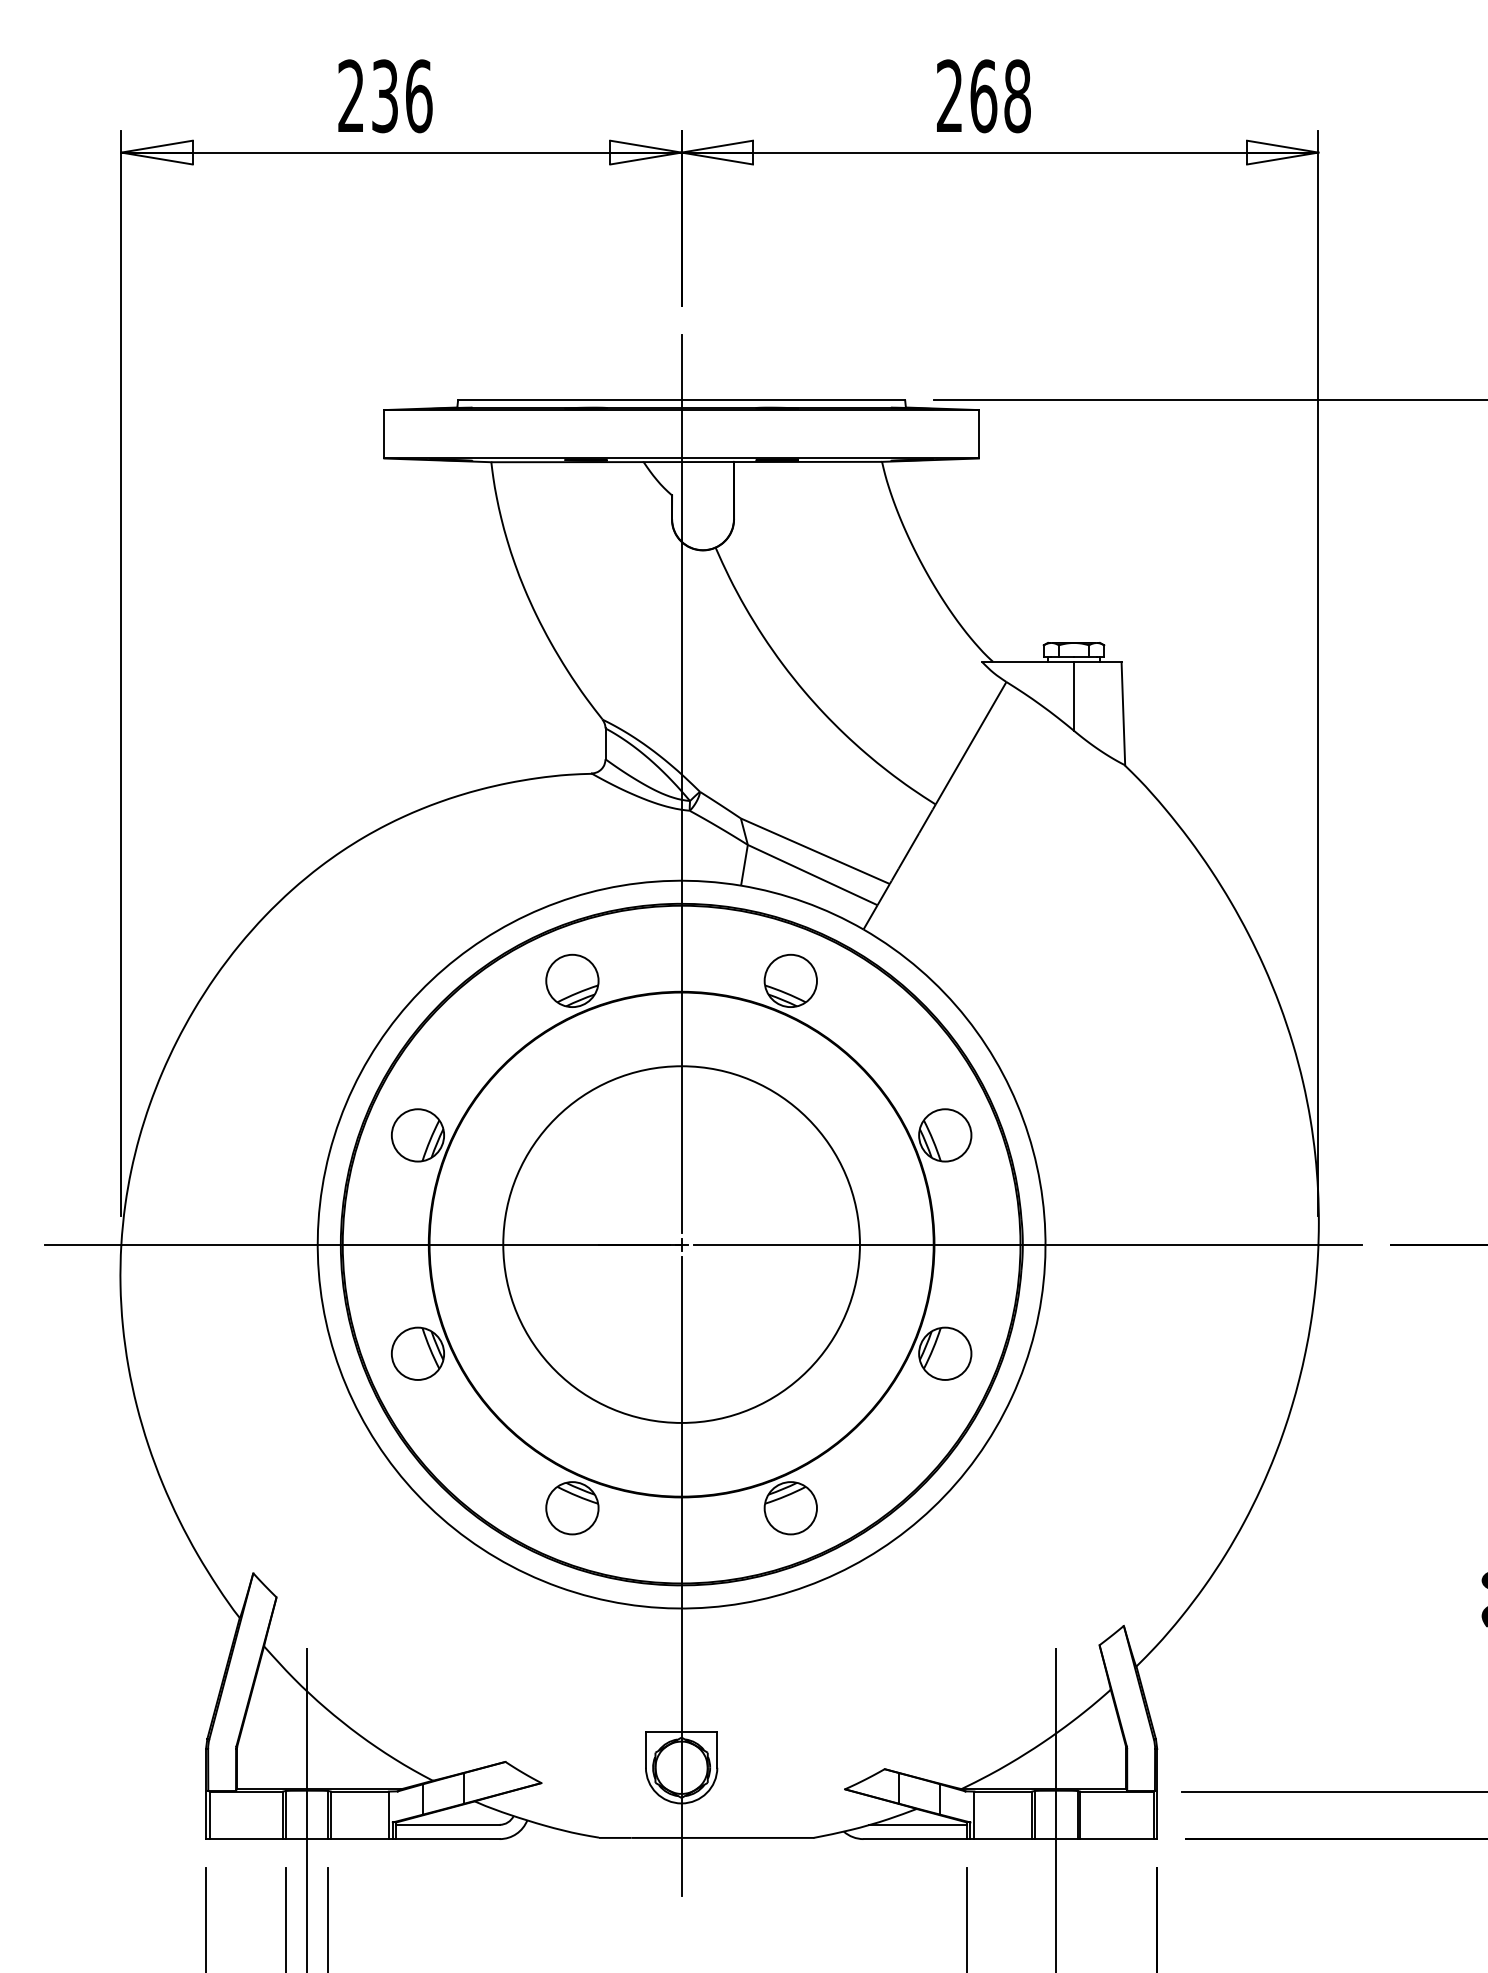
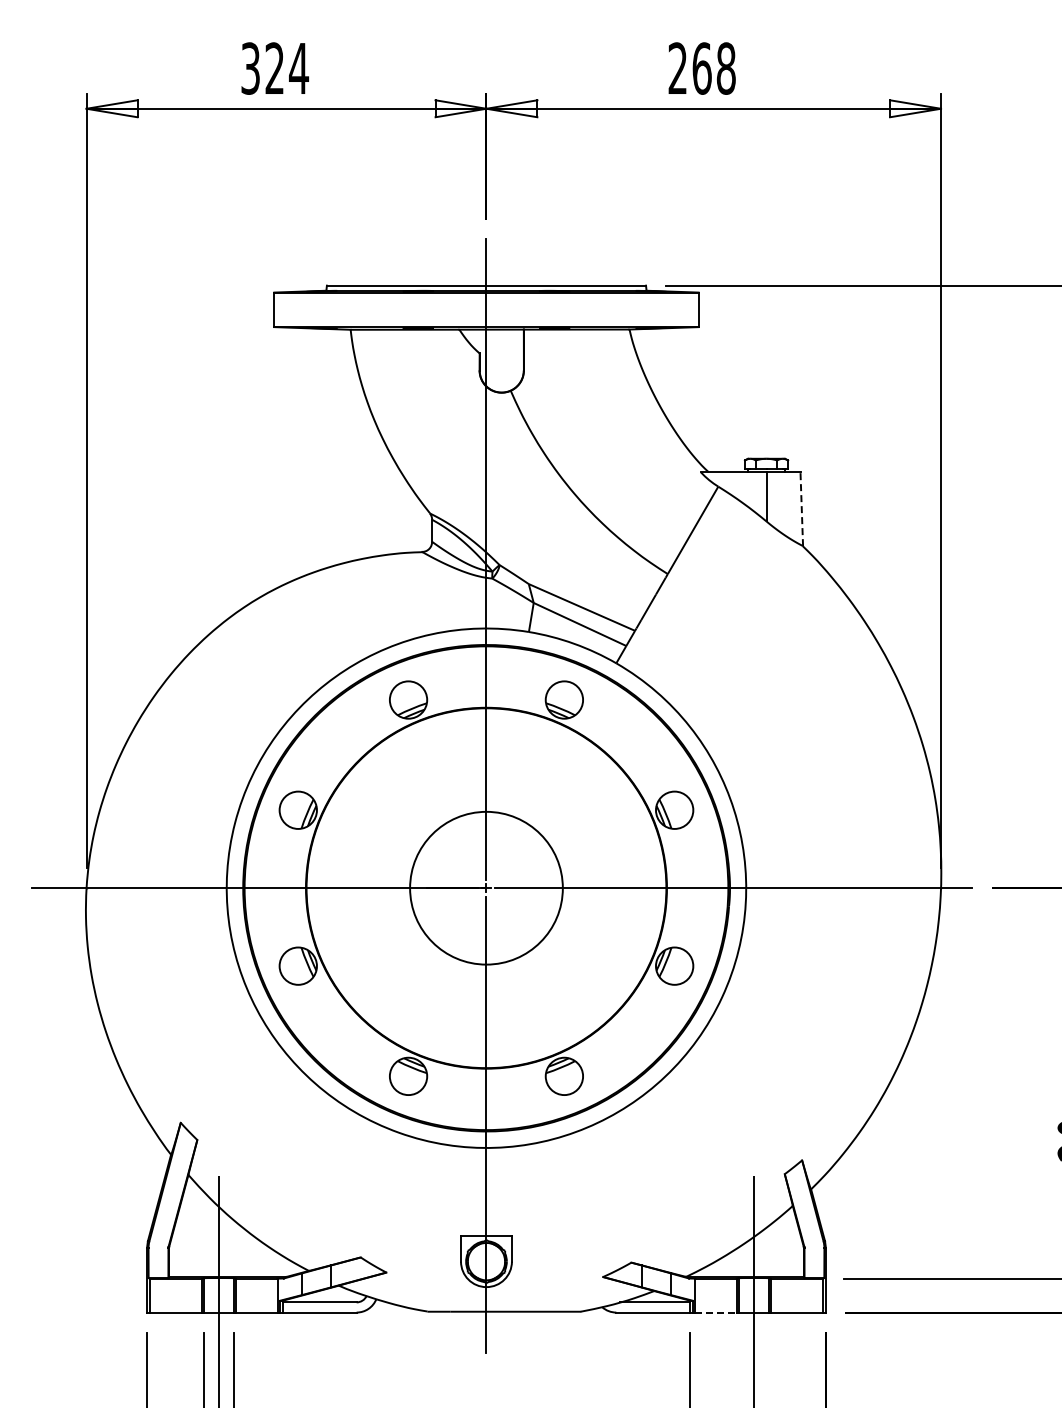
text: (386, 96) -> (275, 68), 236 -> 324
line: (1122, 714) -> (801, 509), solid -> dashed
circle: (681, 1243) -> (486, 887), size x0.6
line: (1003, 1839) -> (716, 1312), solid -> dashed

